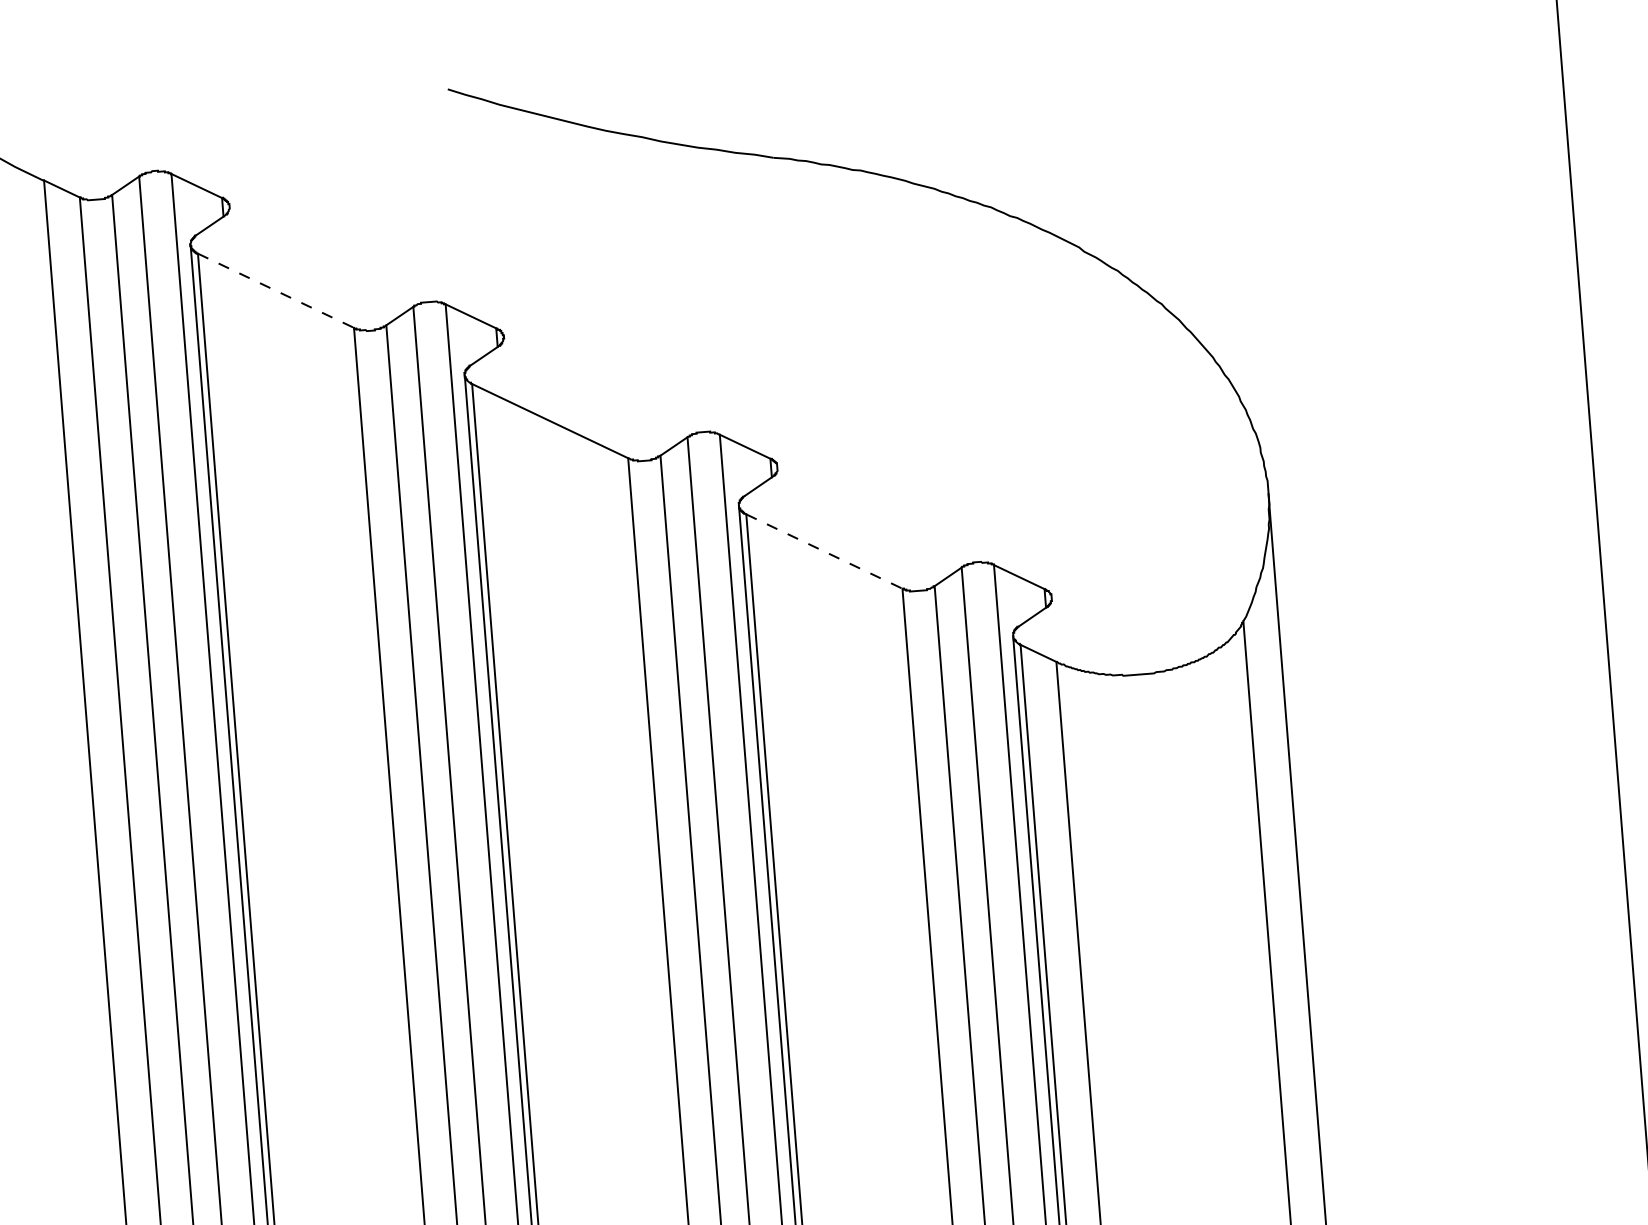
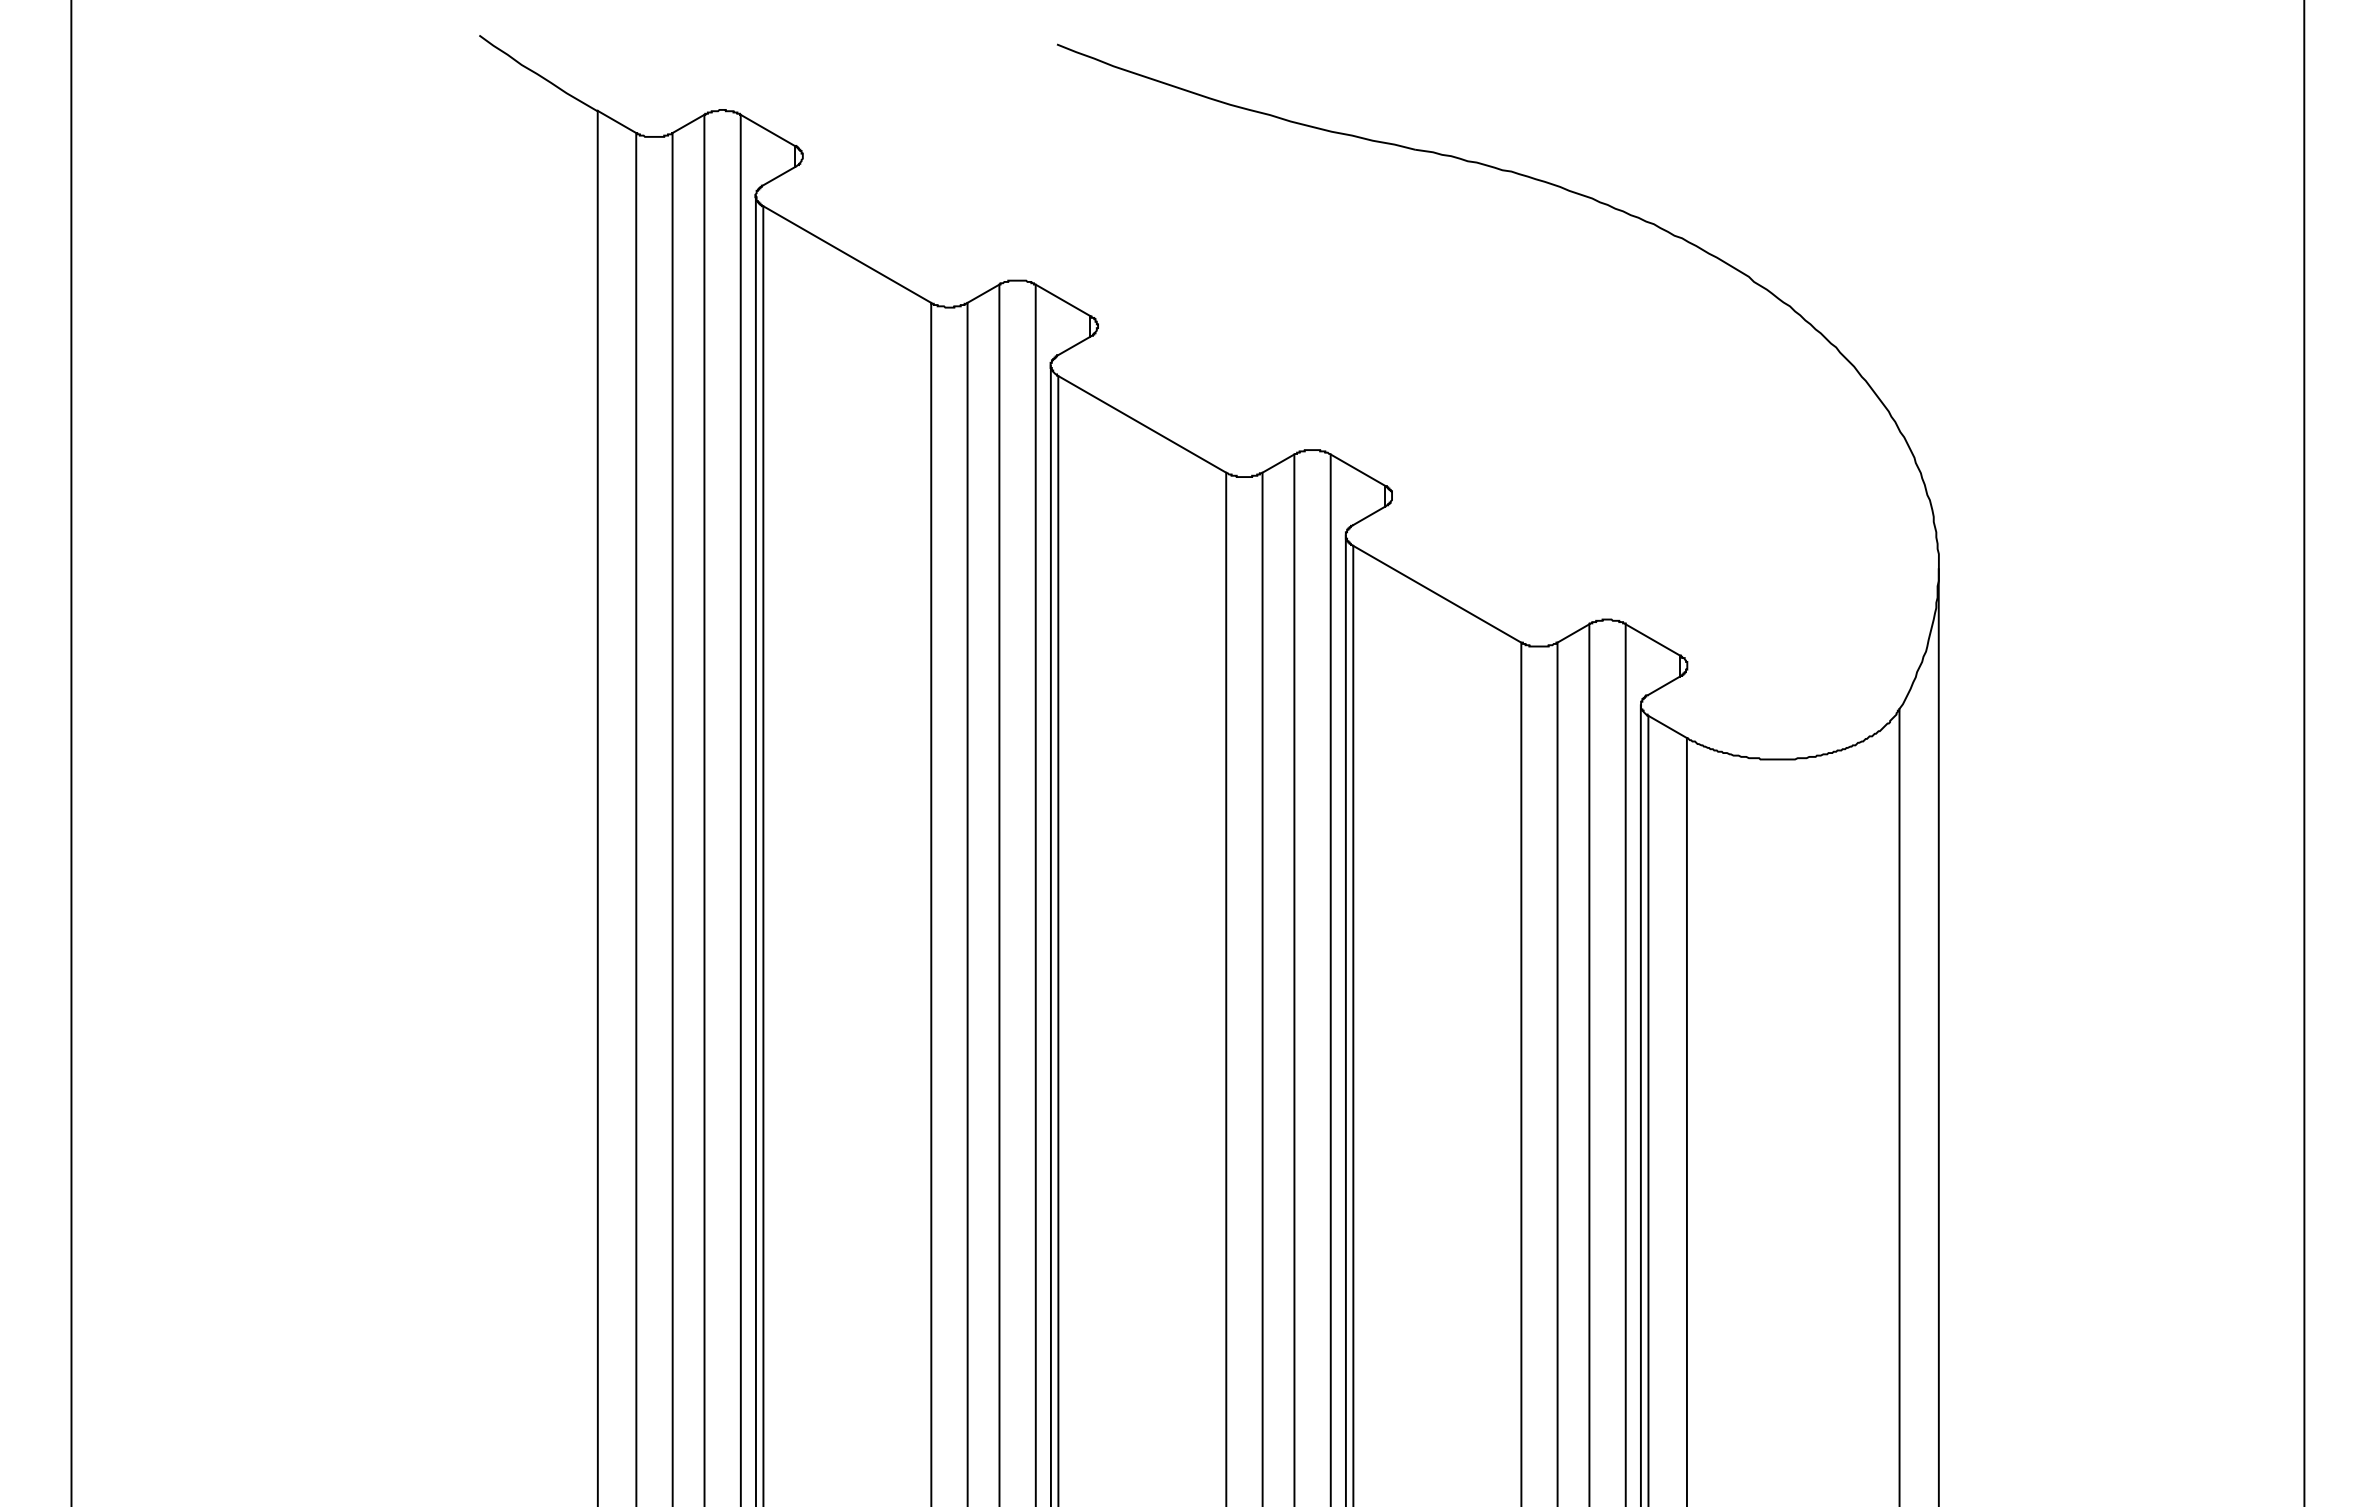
line: (276, 290) -> (847, 254), dashed -> solid
line: (824, 551) -> (1437, 594), dashed -> solid

